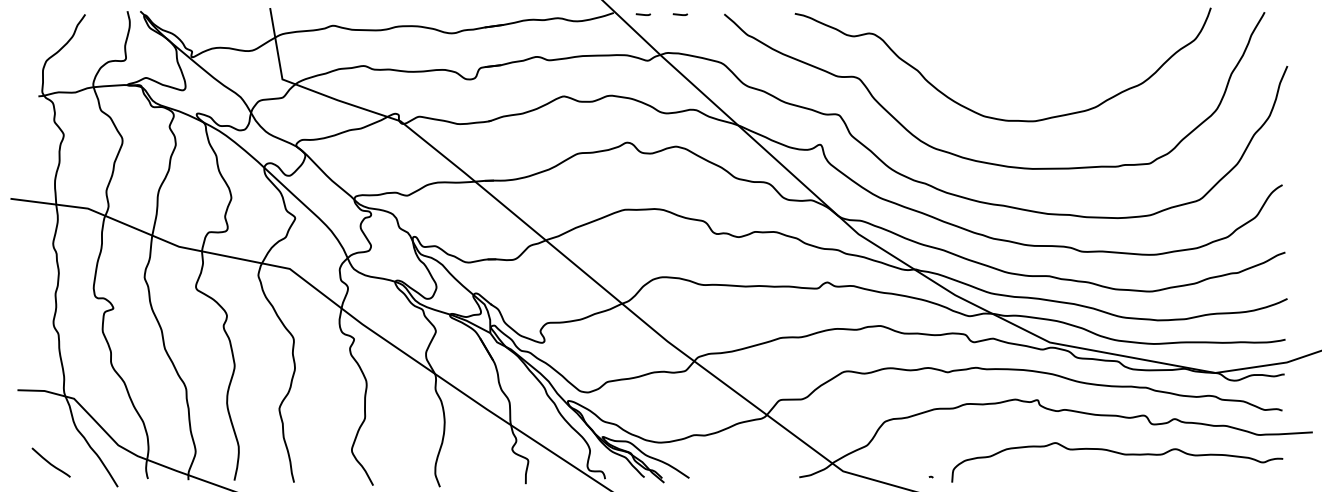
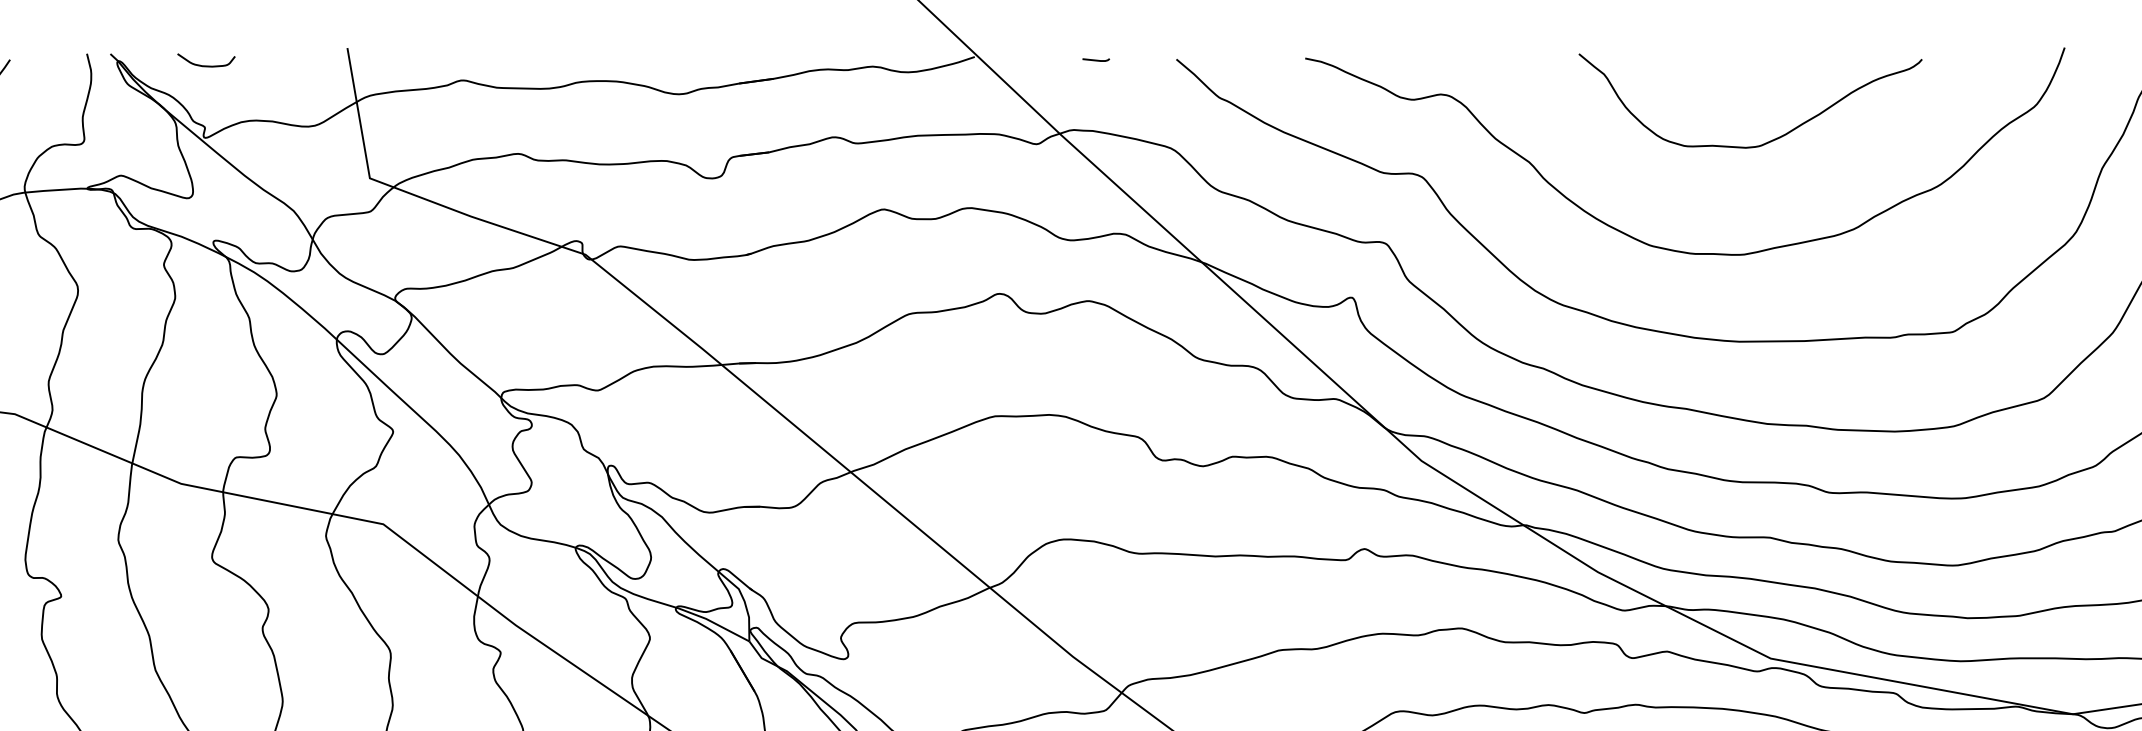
line: (643, 14) -> (1028, 59), removed
curve: (193, 17) -> (207, 65), added
curve: (1048, 58) -> (1768, 140), added

